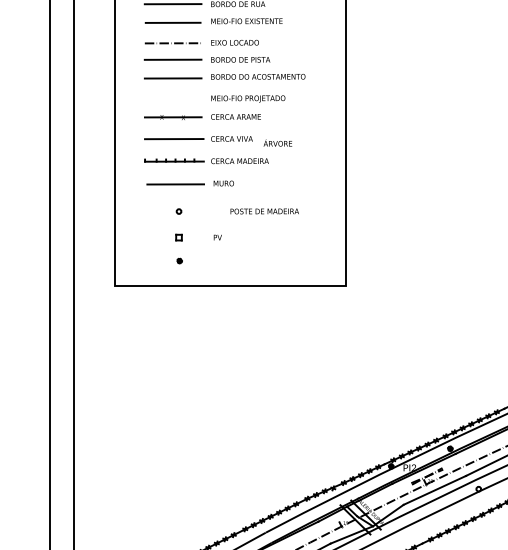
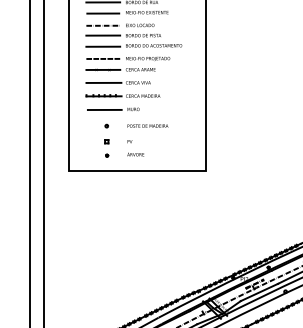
line: (173, 98) -> (103, 58), added
text: (277, 143) -> (135, 154), moved
text: (264, 210) -> (147, 125), moved

